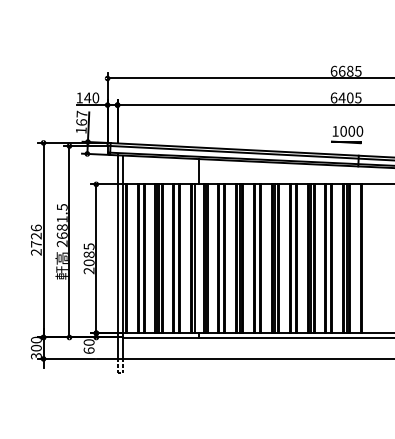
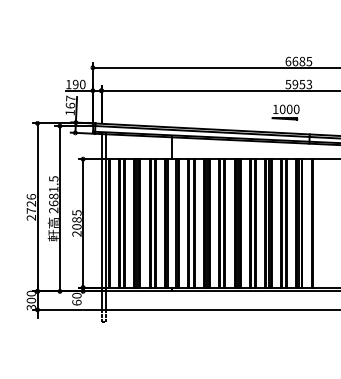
text: (87, 97) -> (75, 84), 140 -> 190
text: (345, 97) -> (298, 84), 6405 -> 5953
part: (346, 134) -> (285, 112), moved

